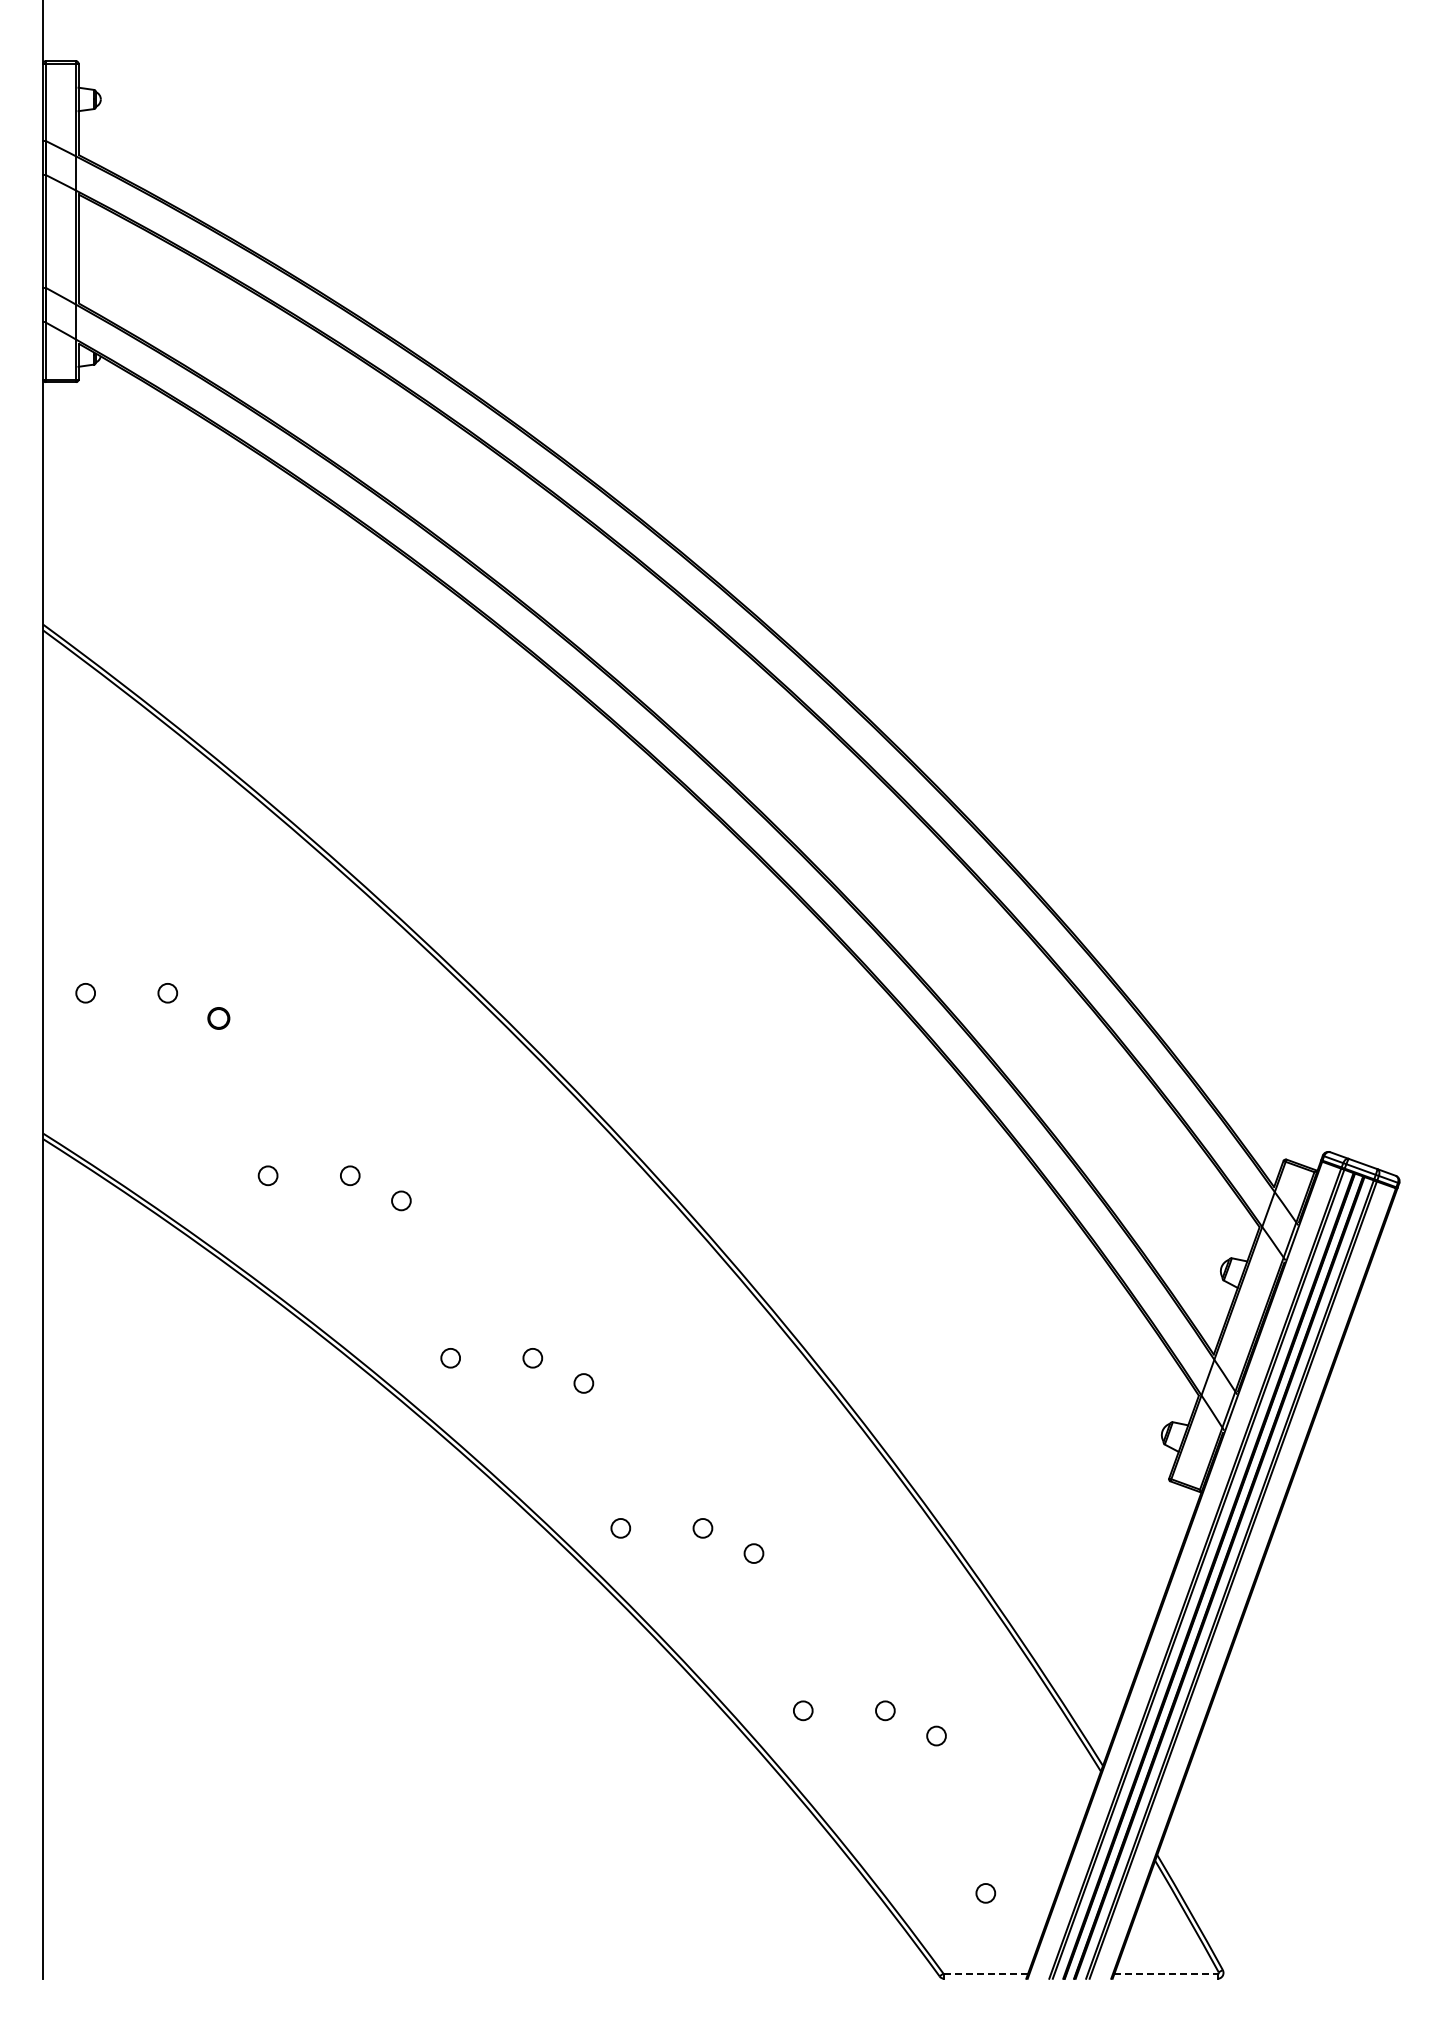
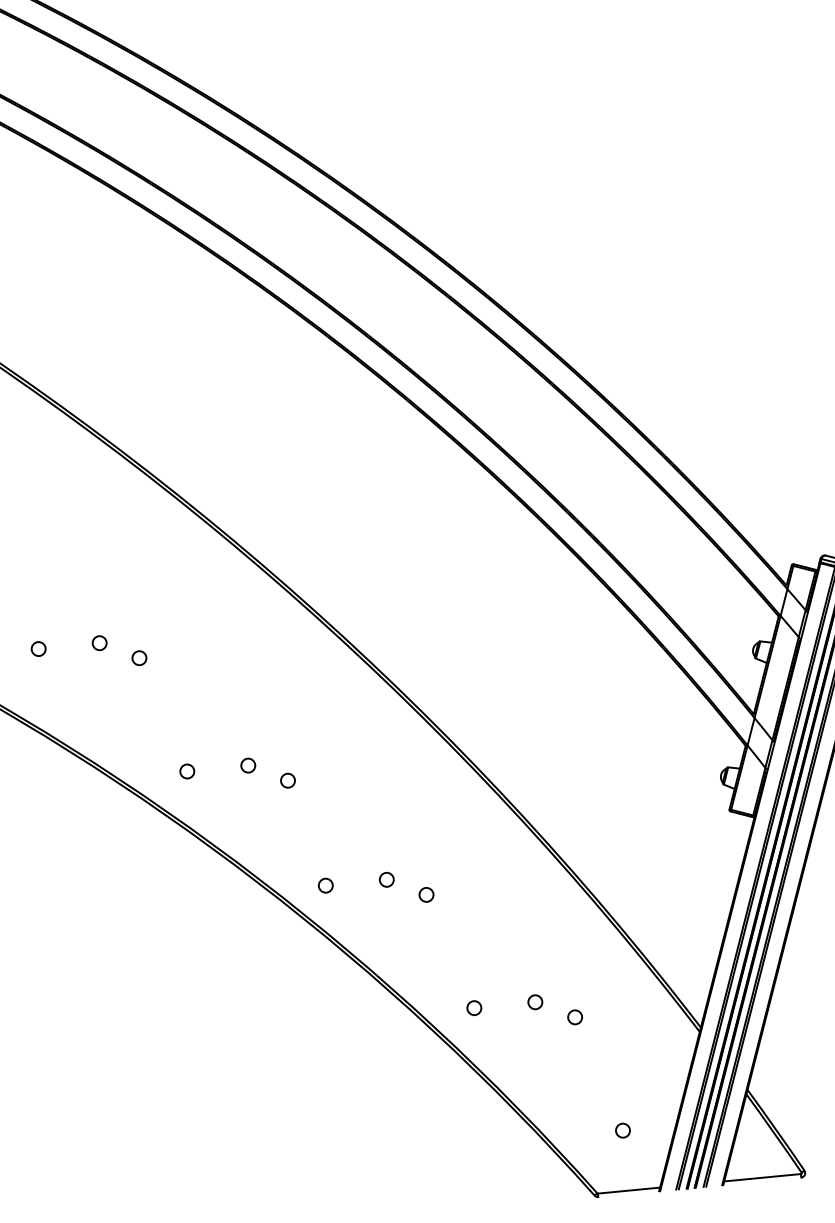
line: (986, 1974) -> (629, 1190), dashed -> solid
line: (1165, 1974) -> (762, 1178), dashed -> solid

